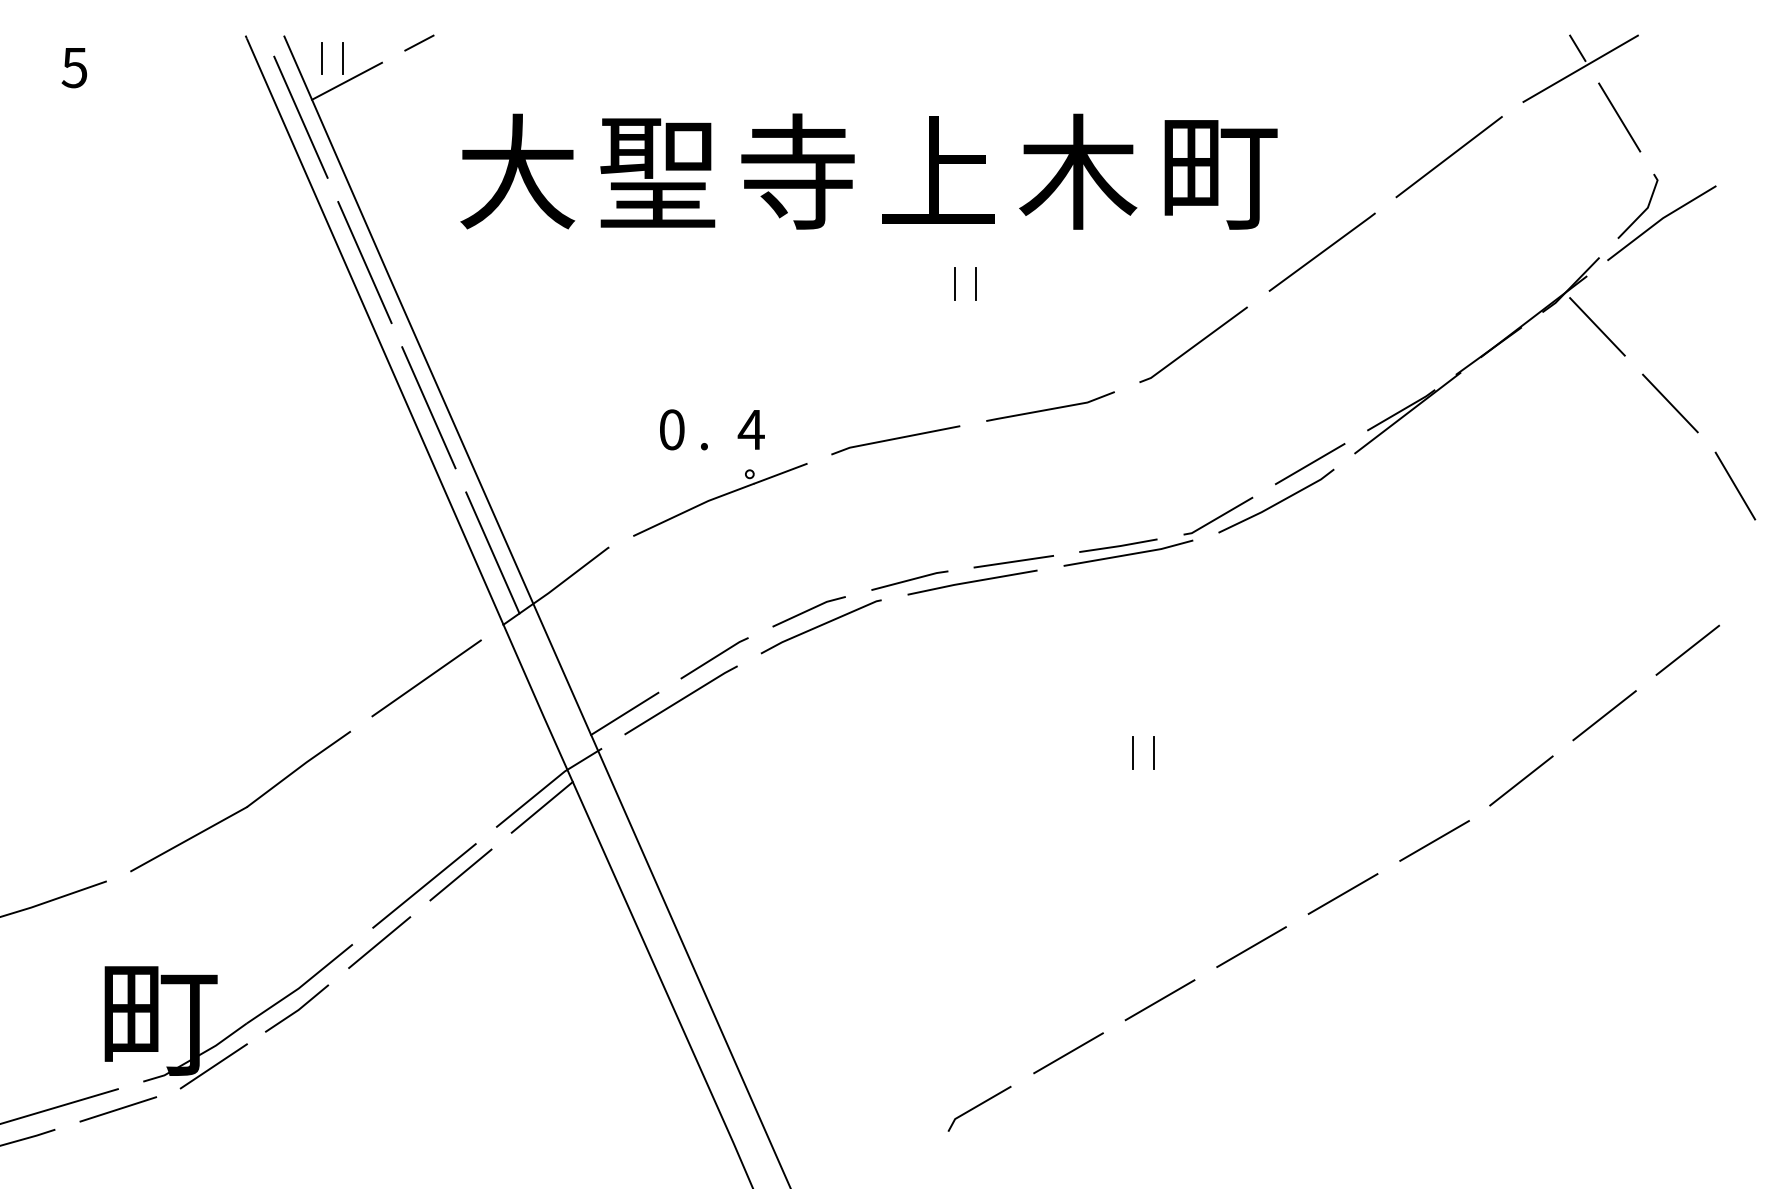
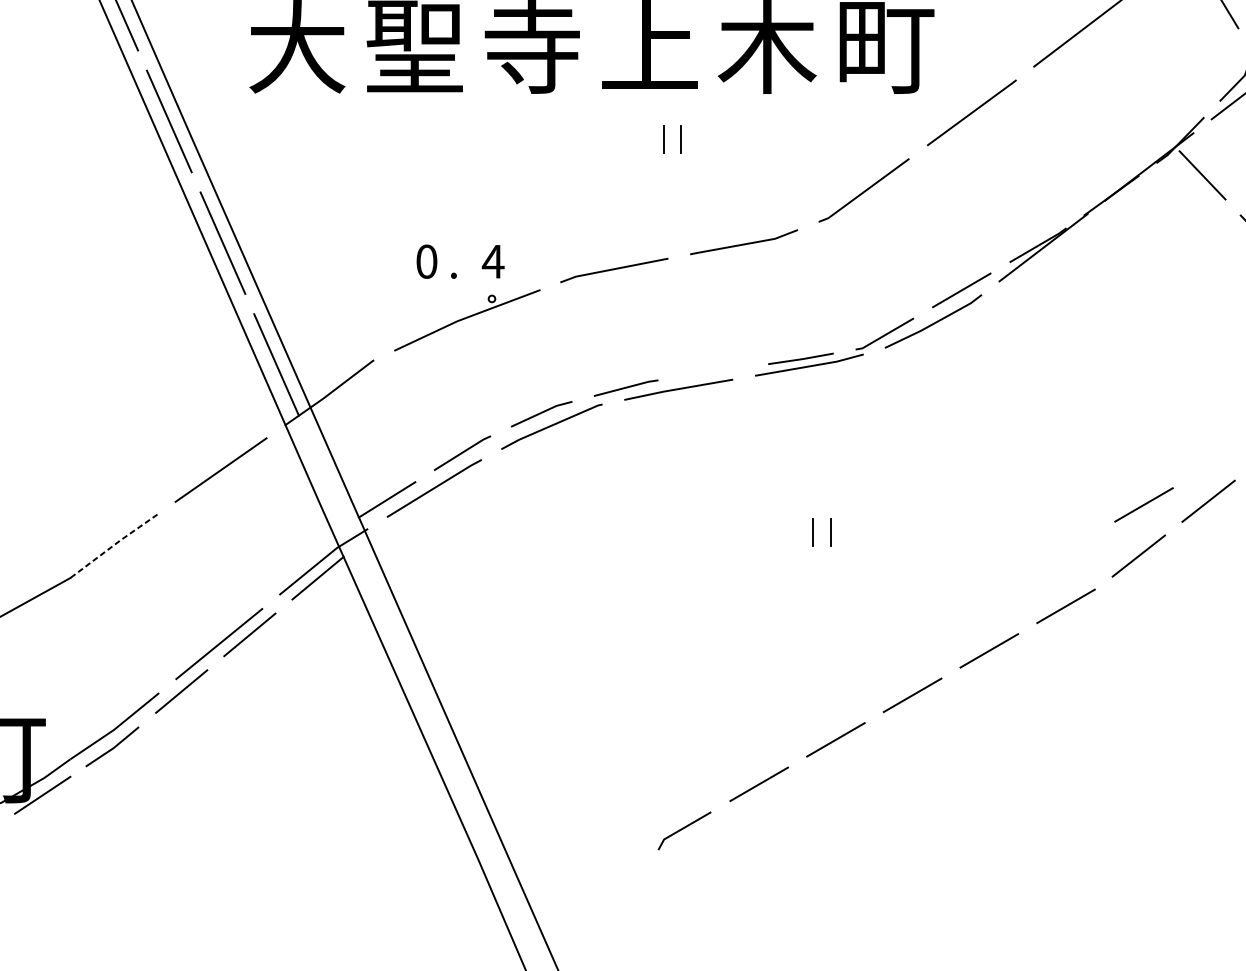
line: (1013, 561) -> (713, 372), removed
line: (1527, 719) -> (1143, 504), added
line: (298, 768) -> (113, 545), solid -> dashed

